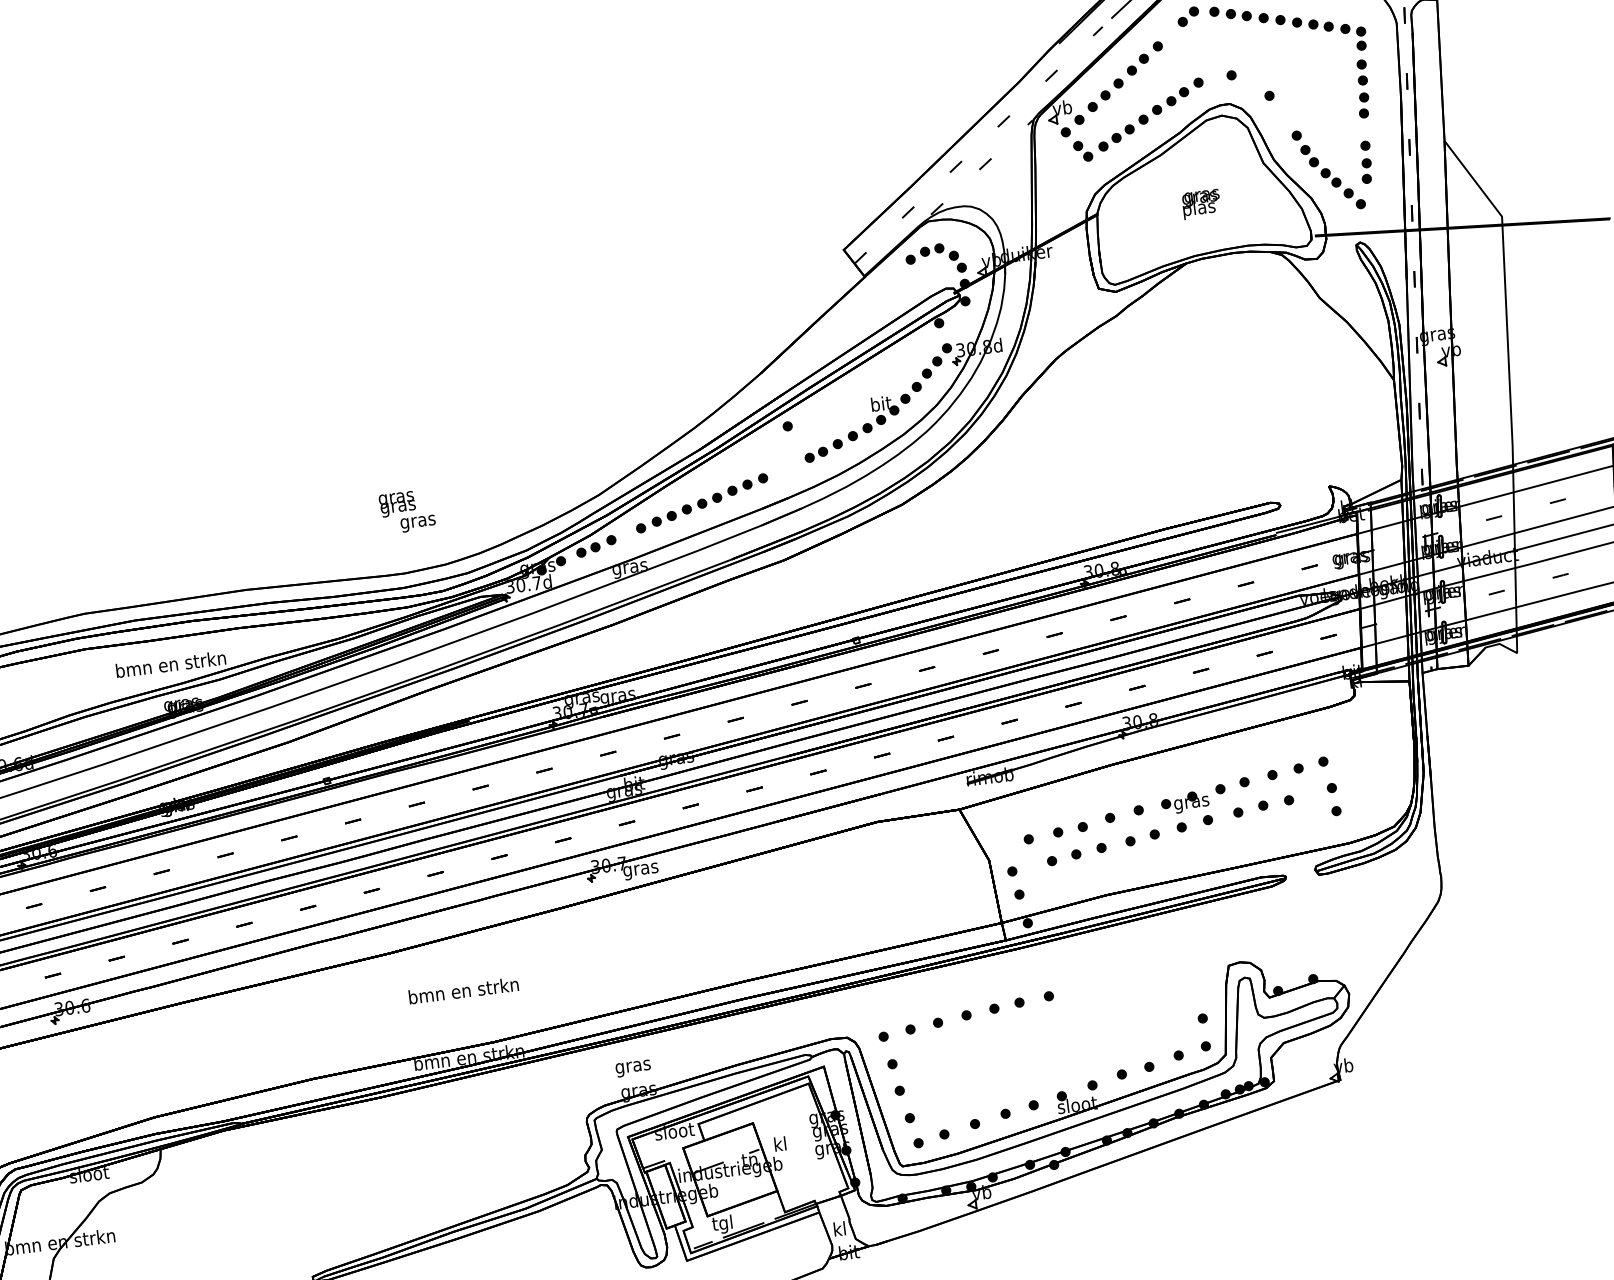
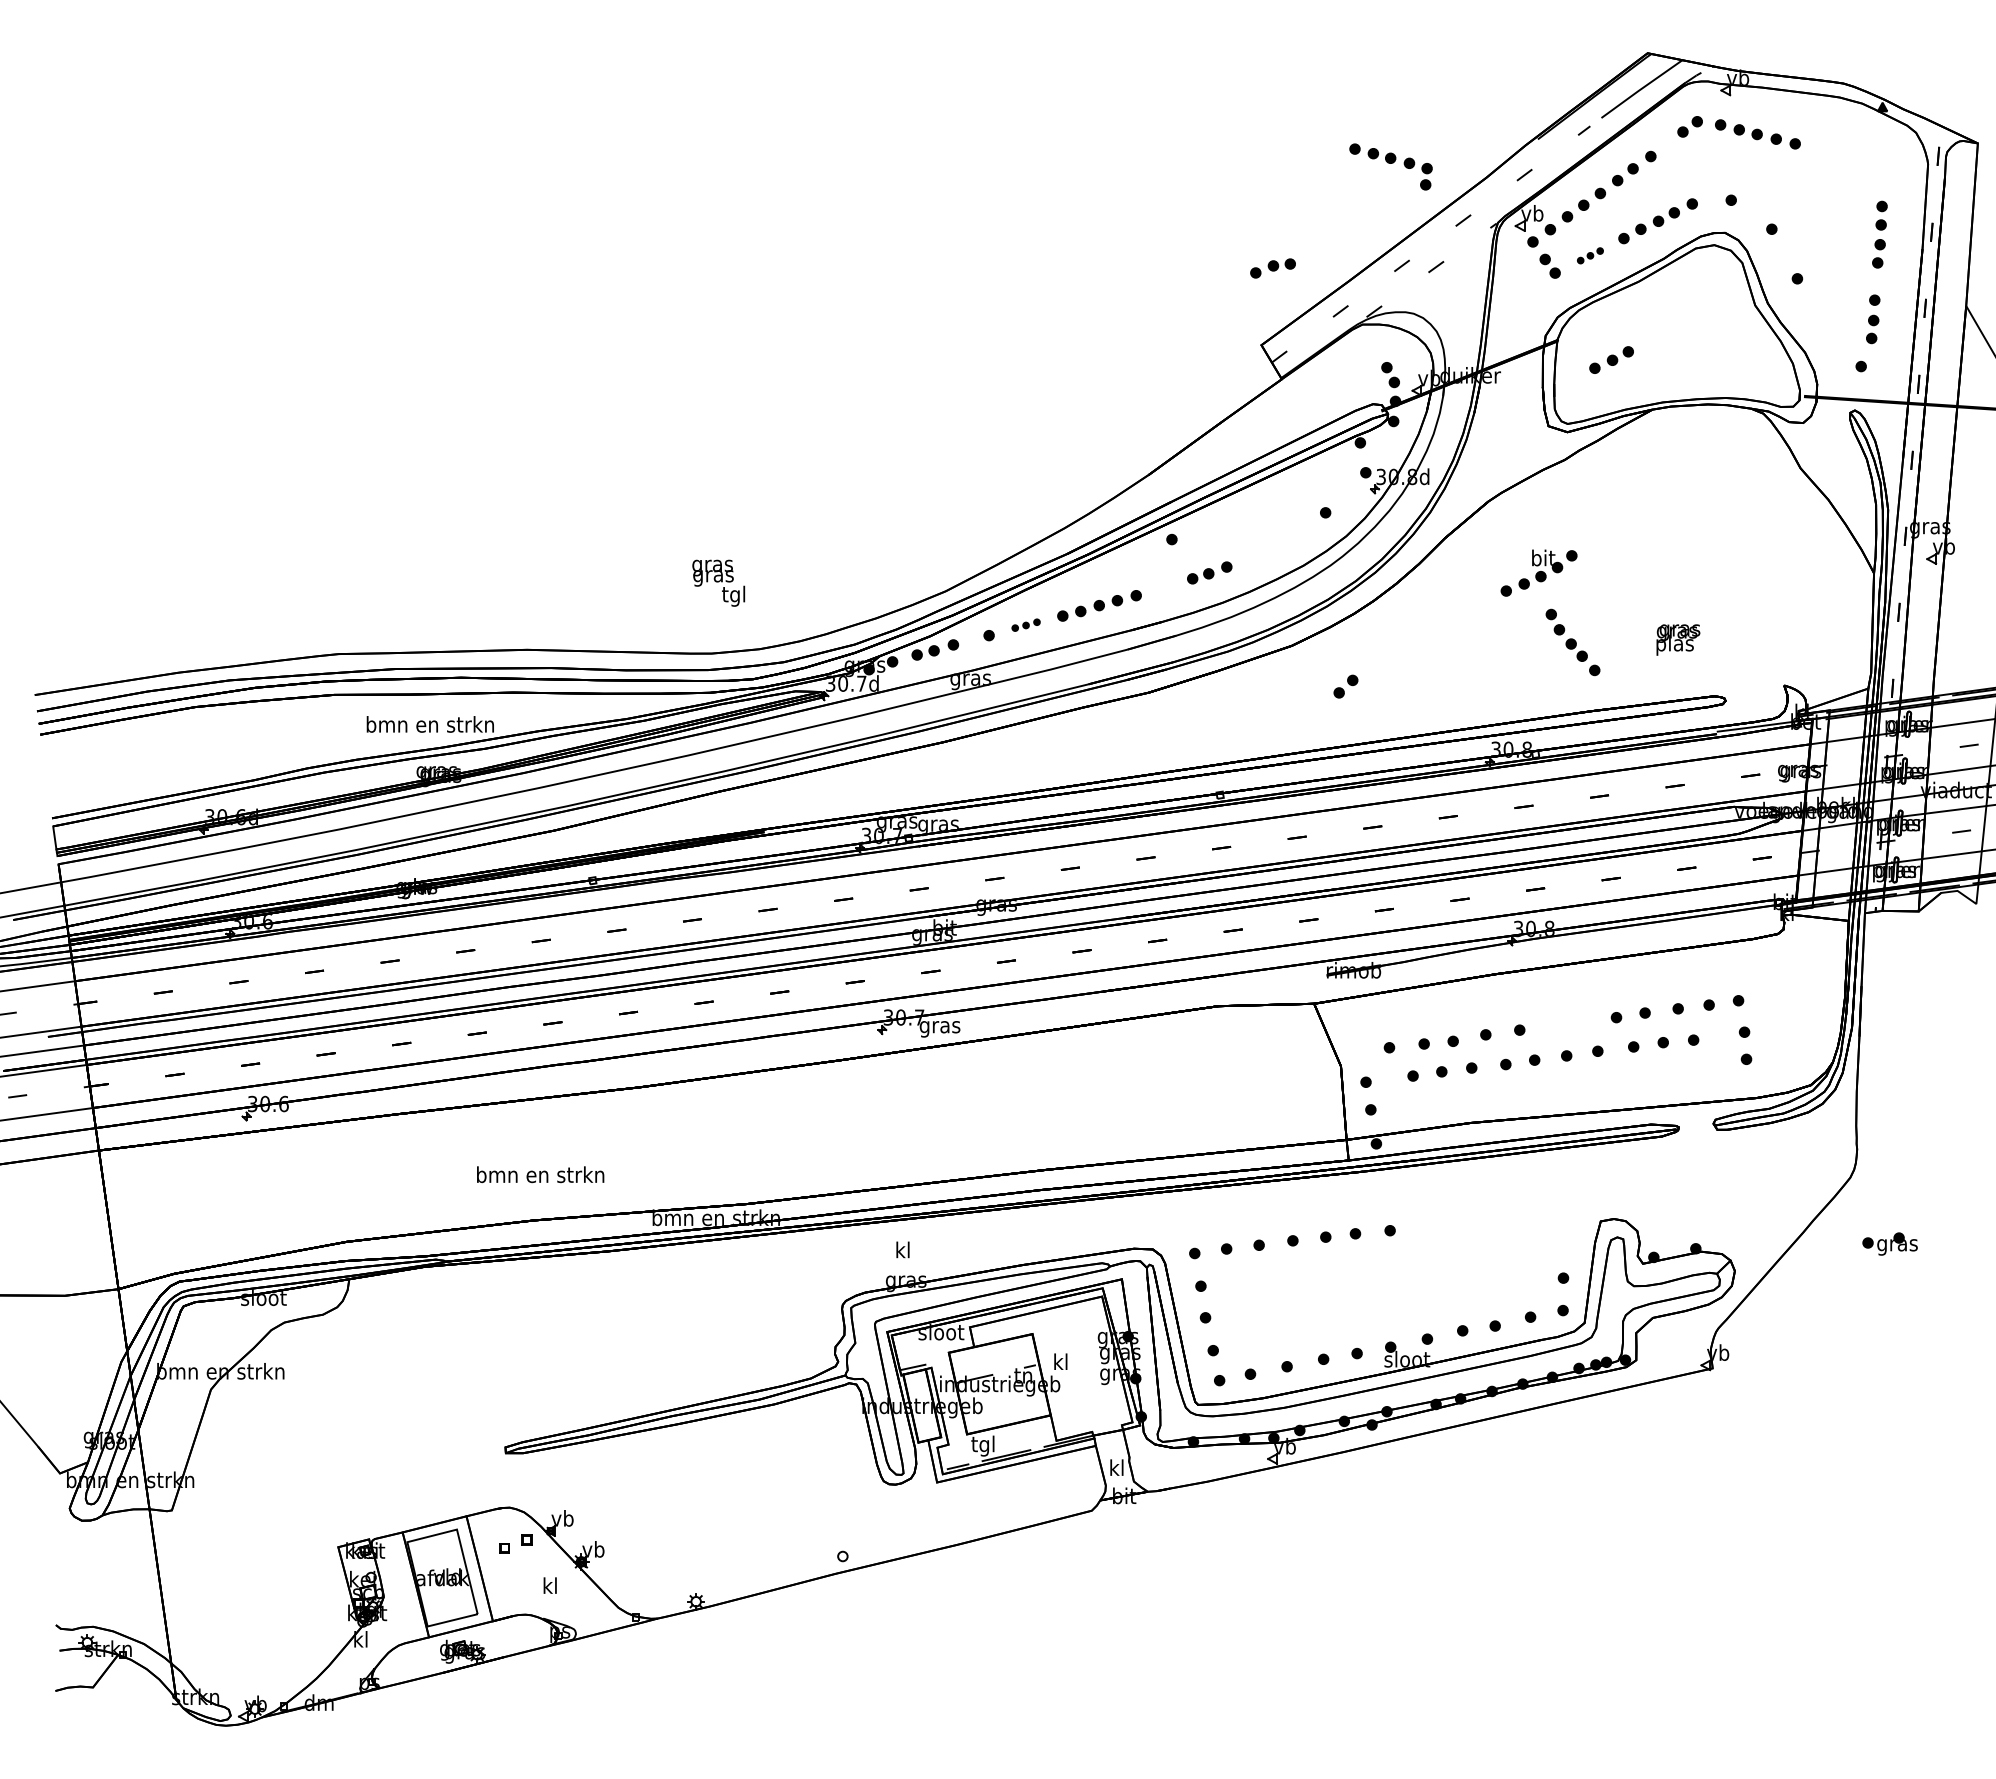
part: (1329, 33) -> (1390, 166), moved
part: (1116, 137) -> (1590, 255), size x0.6
part: (1326, 171) -> (1572, 642), moved
text: (1201, 203) -> (1678, 639), moved
part: (1145, 224) -> (1611, 359), added
part: (924, 254) -> (1272, 268), moved
part: (931, 367) -> (1345, 686), moved
part: (878, 416) -> (1538, 572), moved
part: (671, 514) -> (1025, 624), size x0.6
text: (418, 521) -> (734, 595), gras -> tgl
part: (1184, 802) -> (1889, 1243), moved
text: (463, 990) -> (540, 1174), moved
text: (632, 1066) -> (902, 1251), gras -> kl

